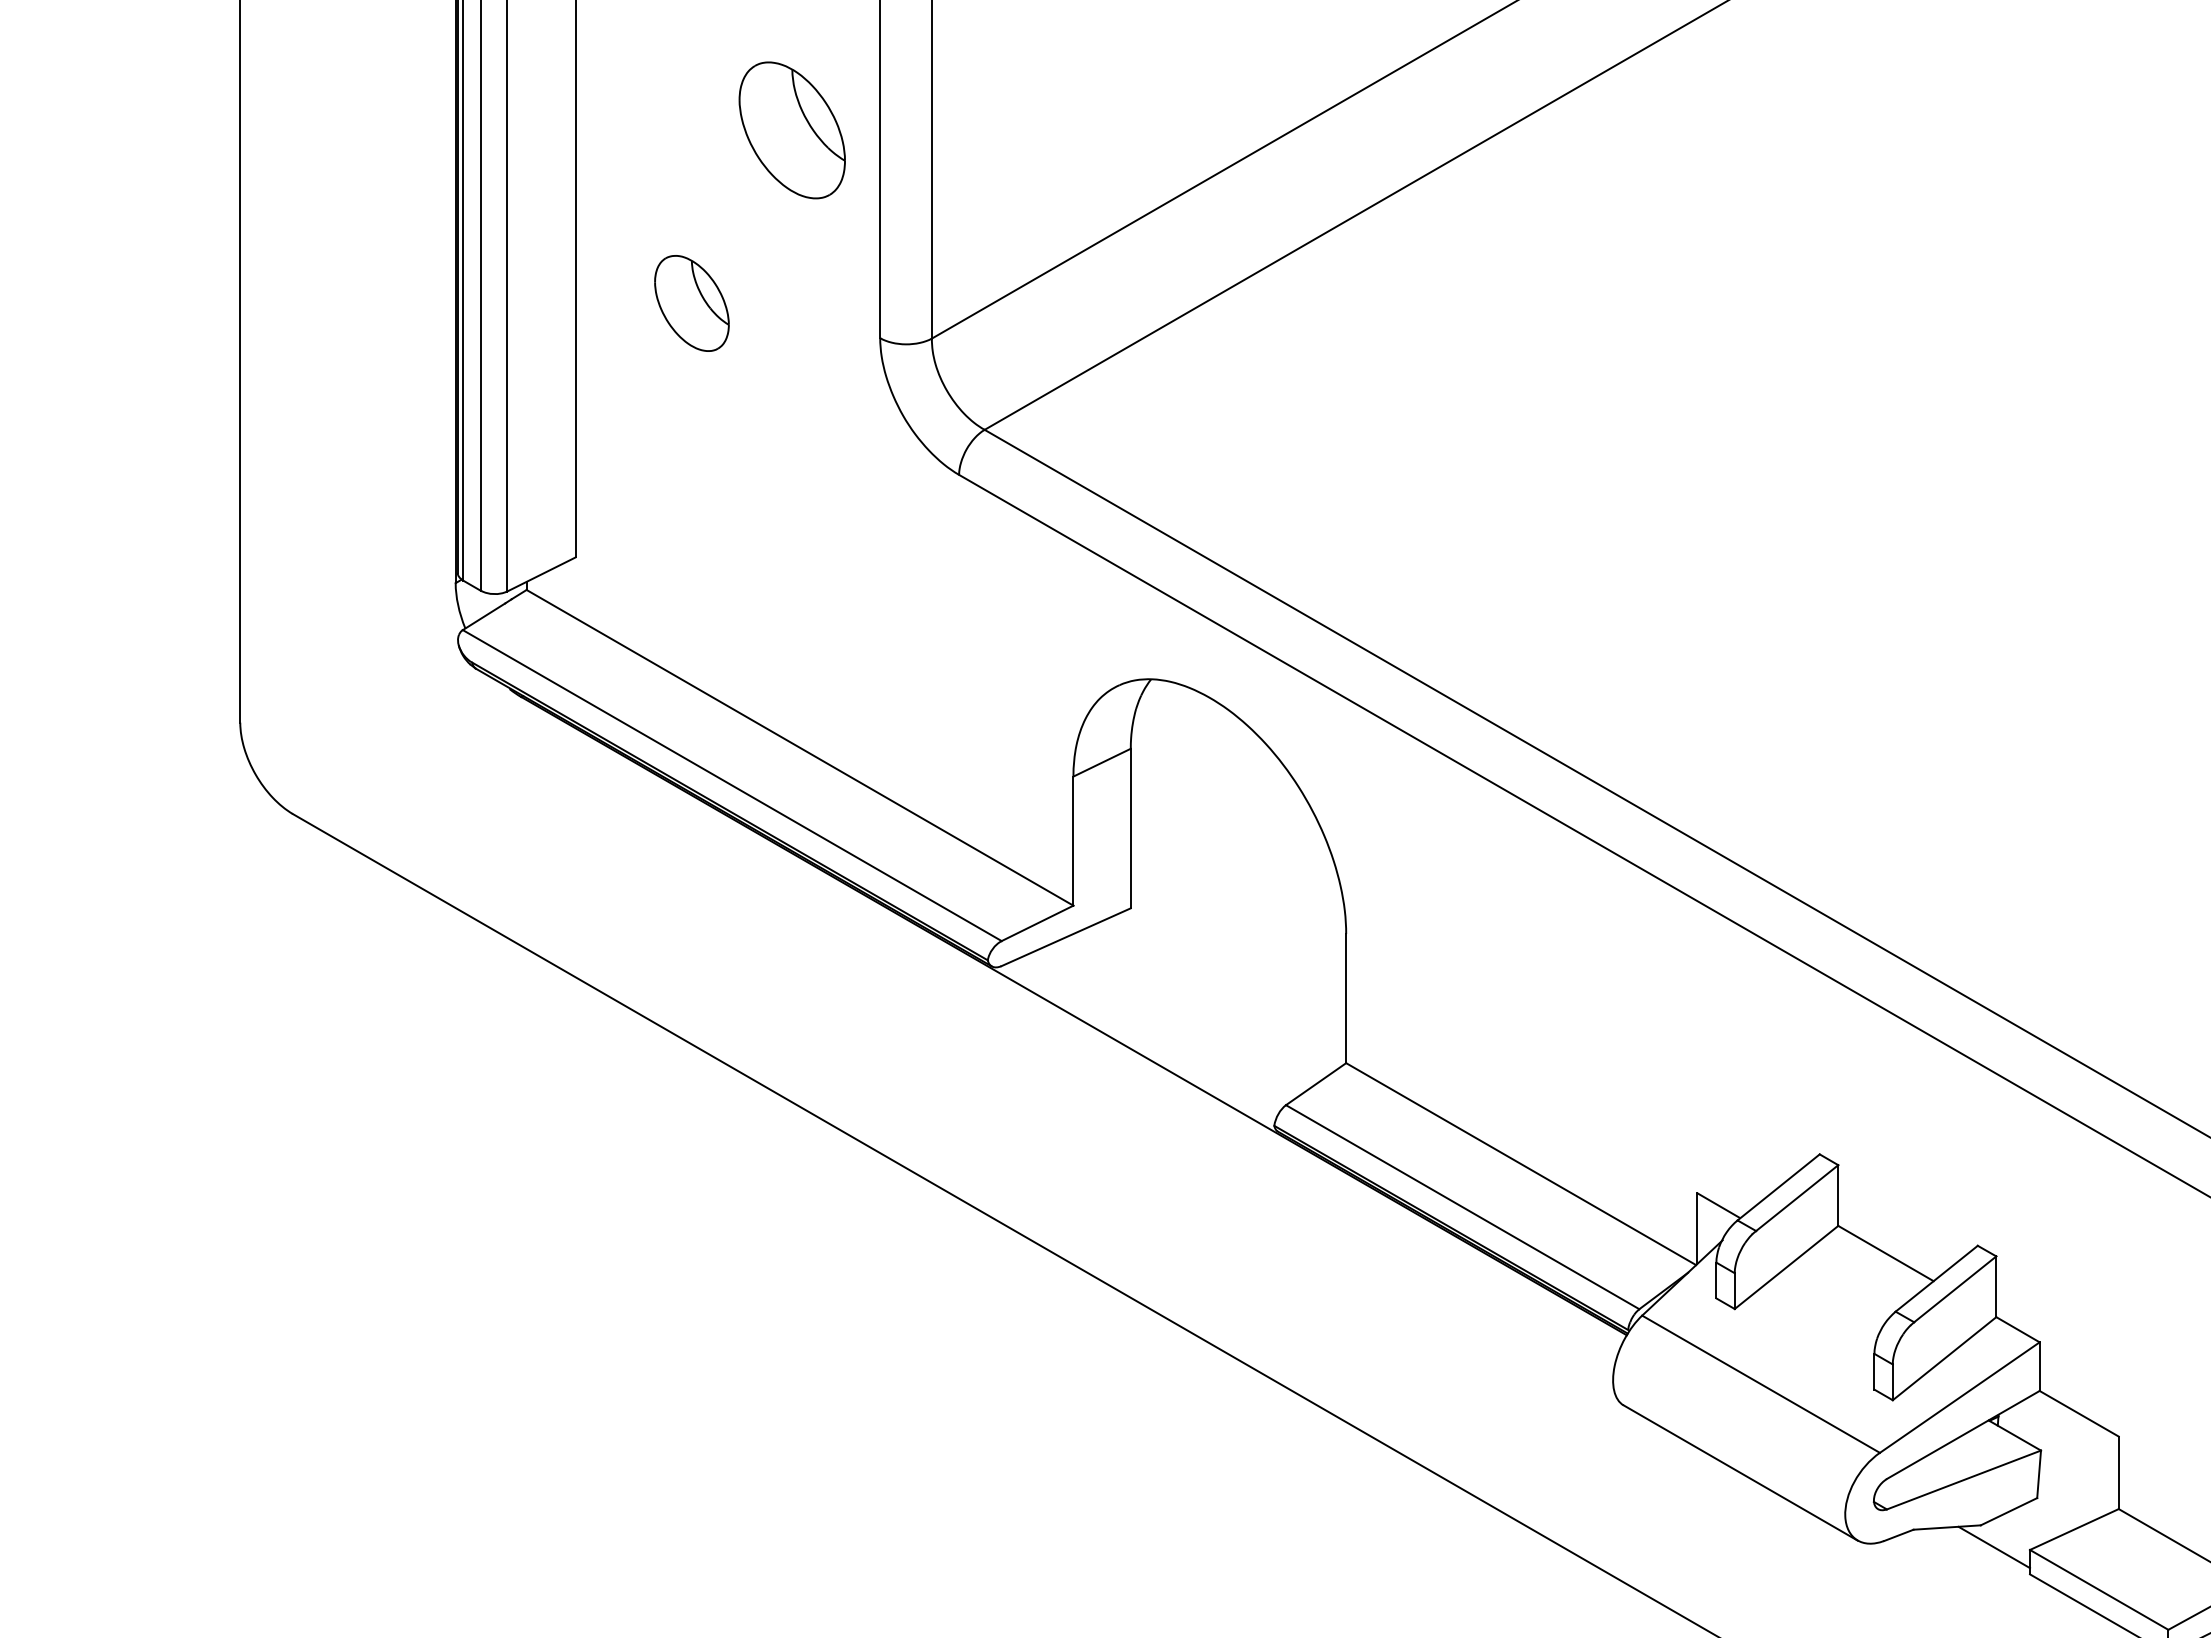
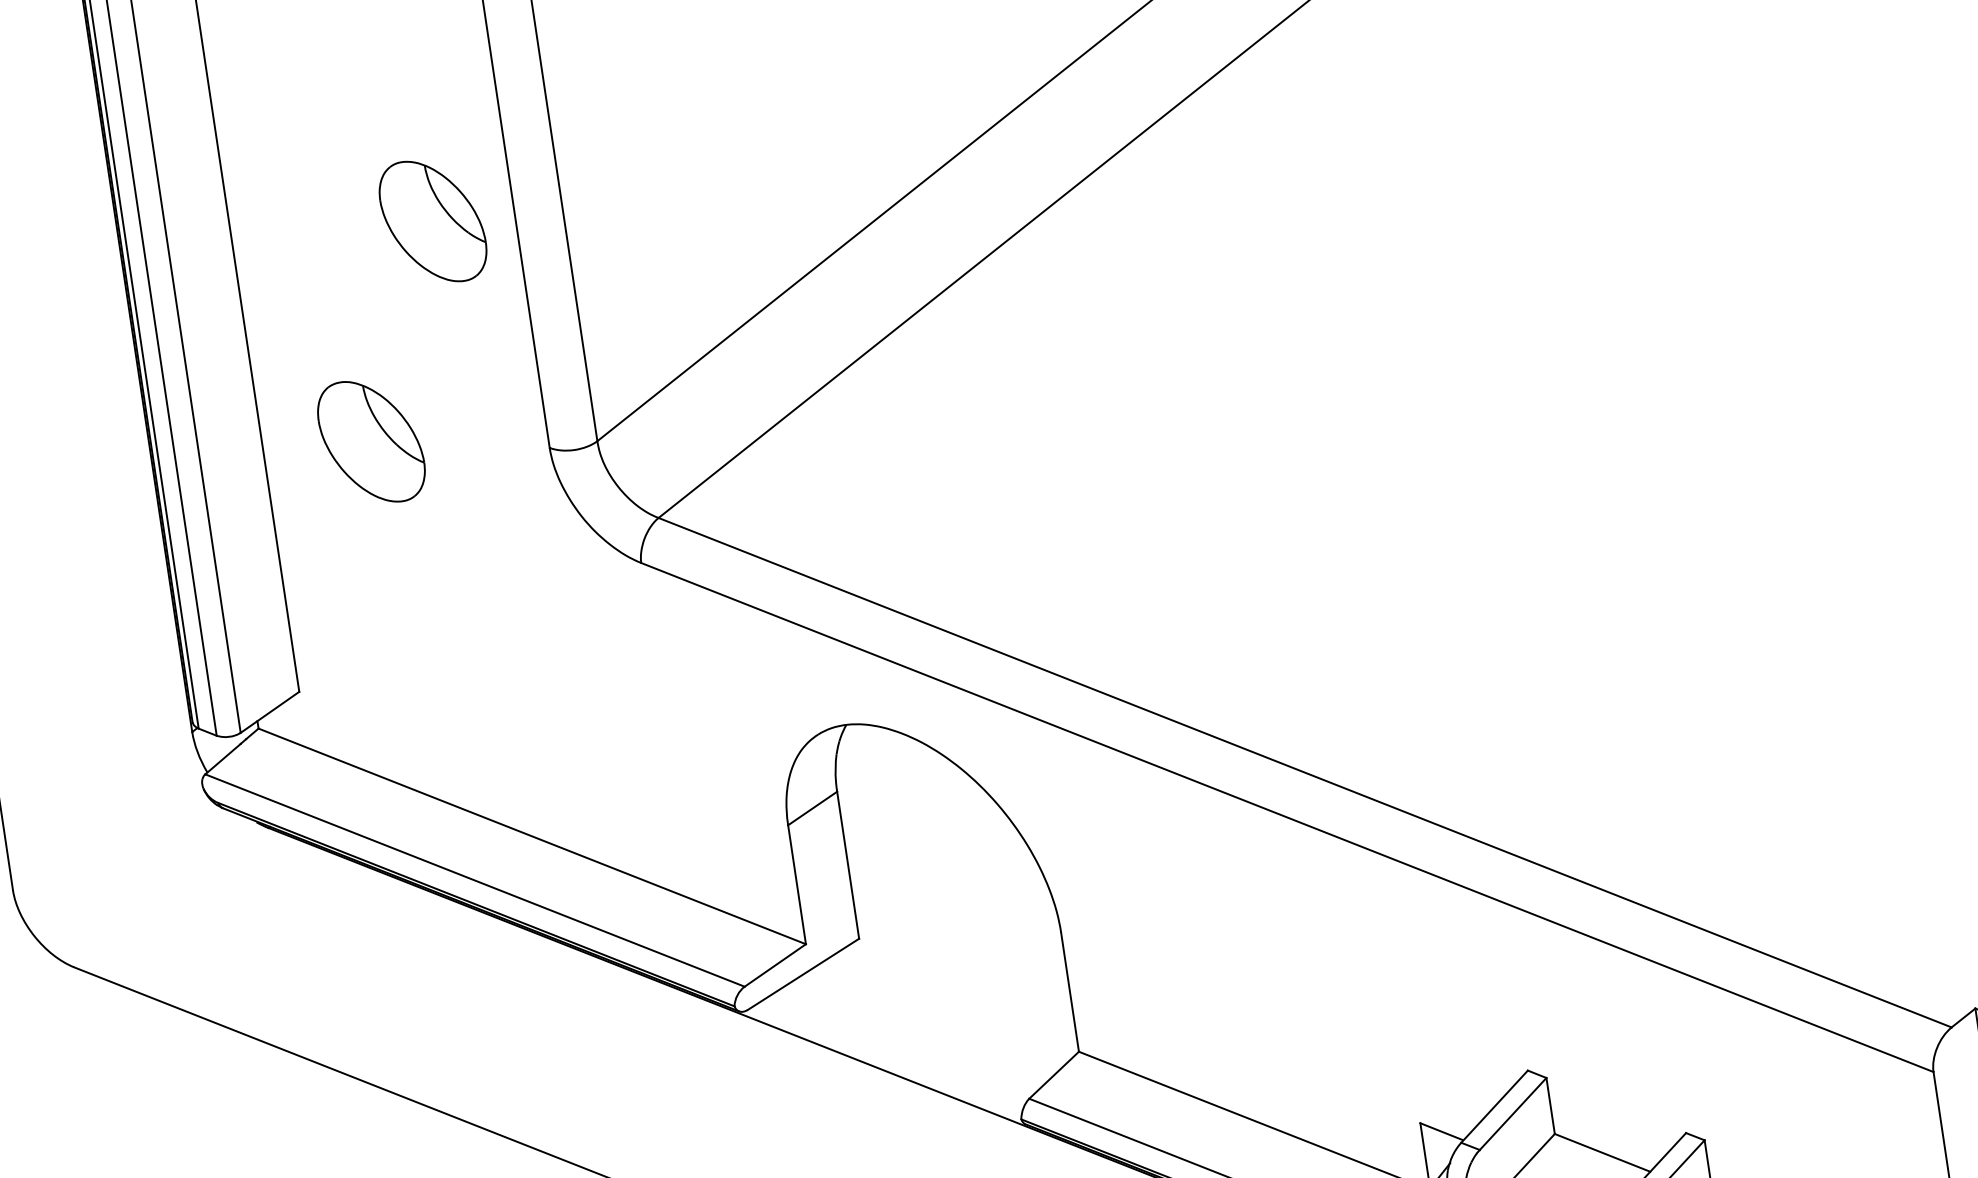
part: (791, 130) -> (432, 221), moved
part: (691, 303) -> (371, 441), size x1.43

